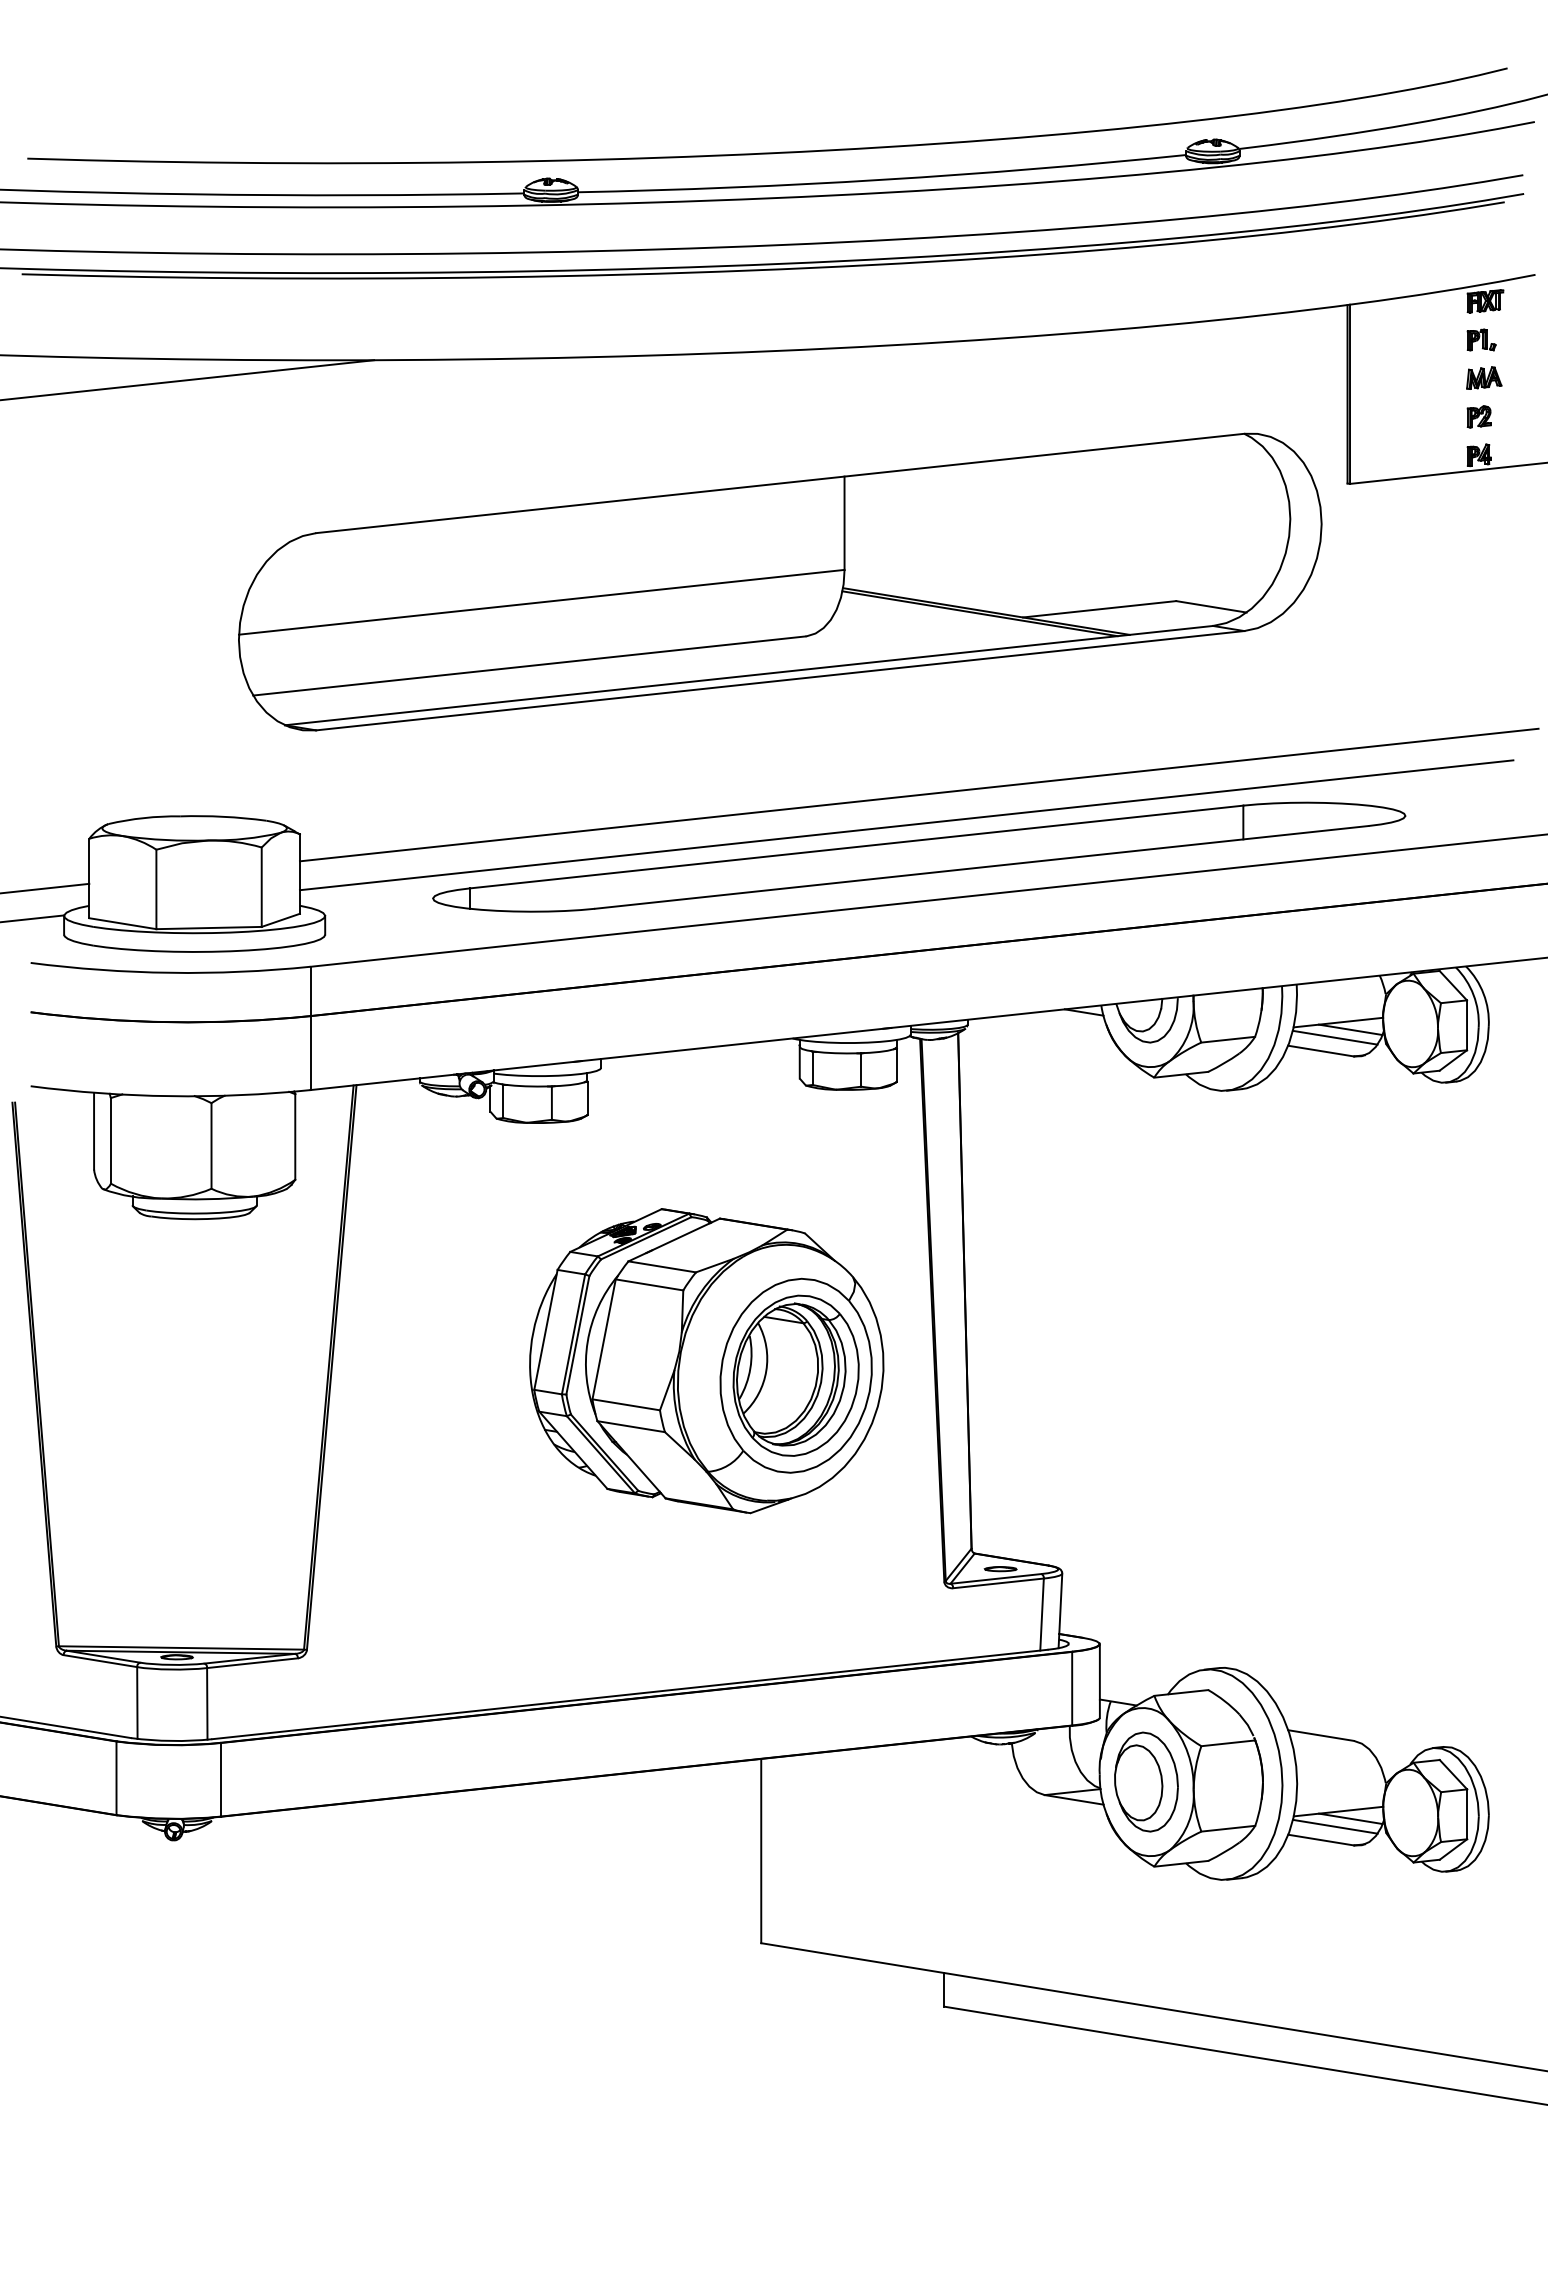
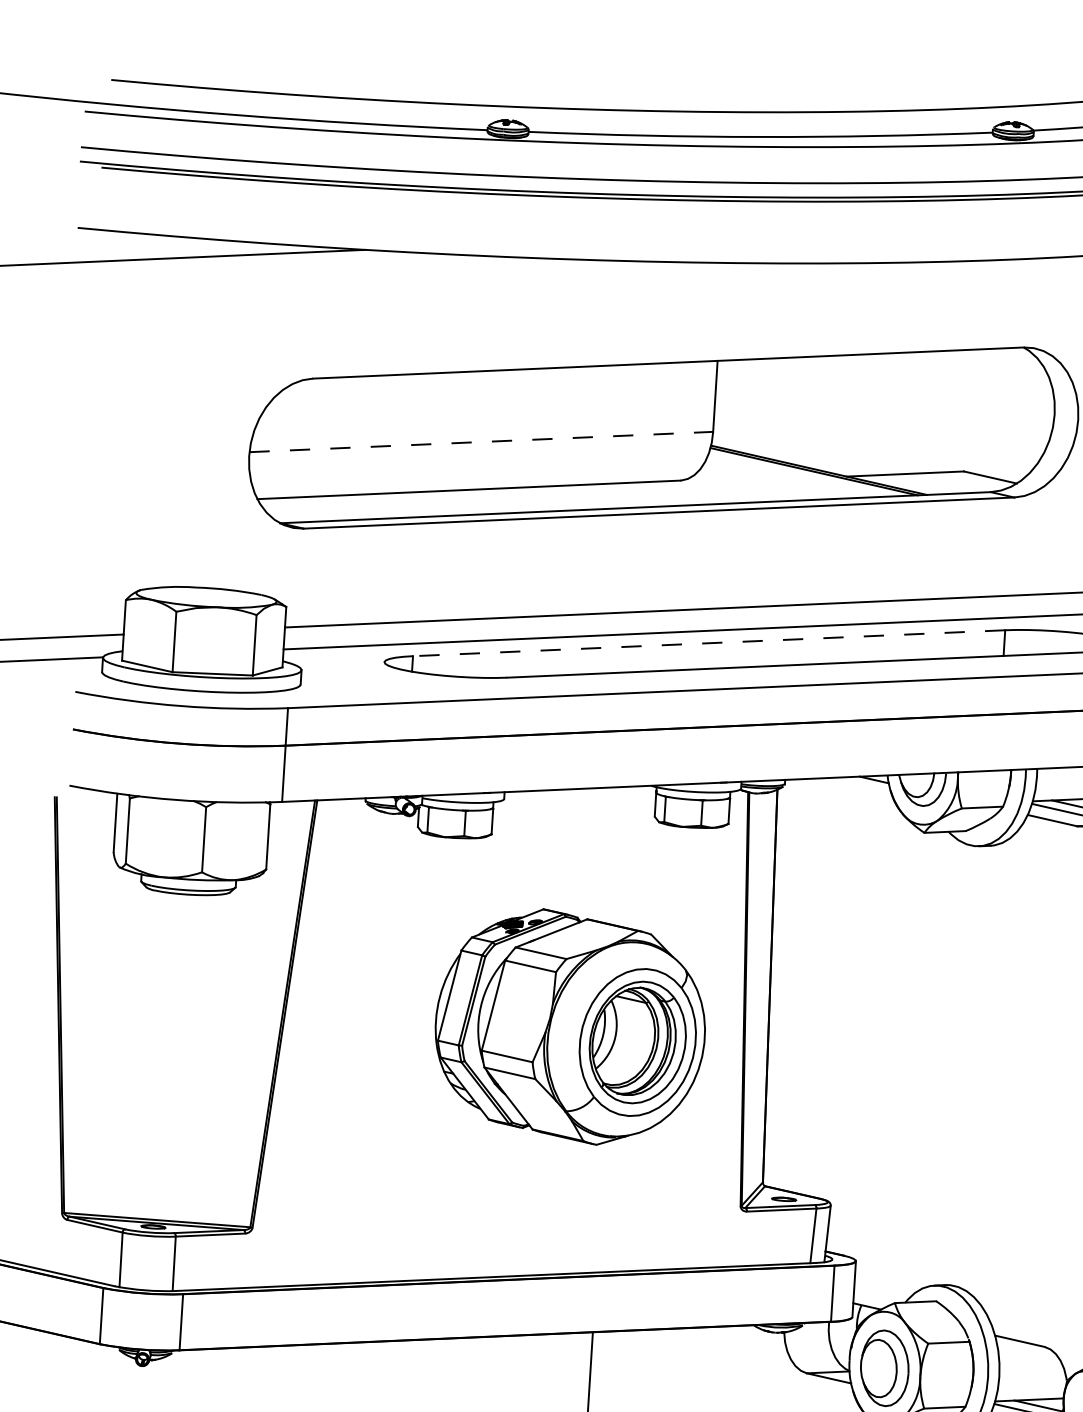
line: (542, 602) -> (481, 442), solid -> dashed
line: (856, 847) -> (708, 643), solid -> dashed

